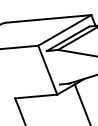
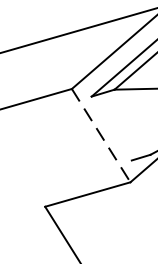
line: (47, 70) -> (100, 136), solid -> dashed

